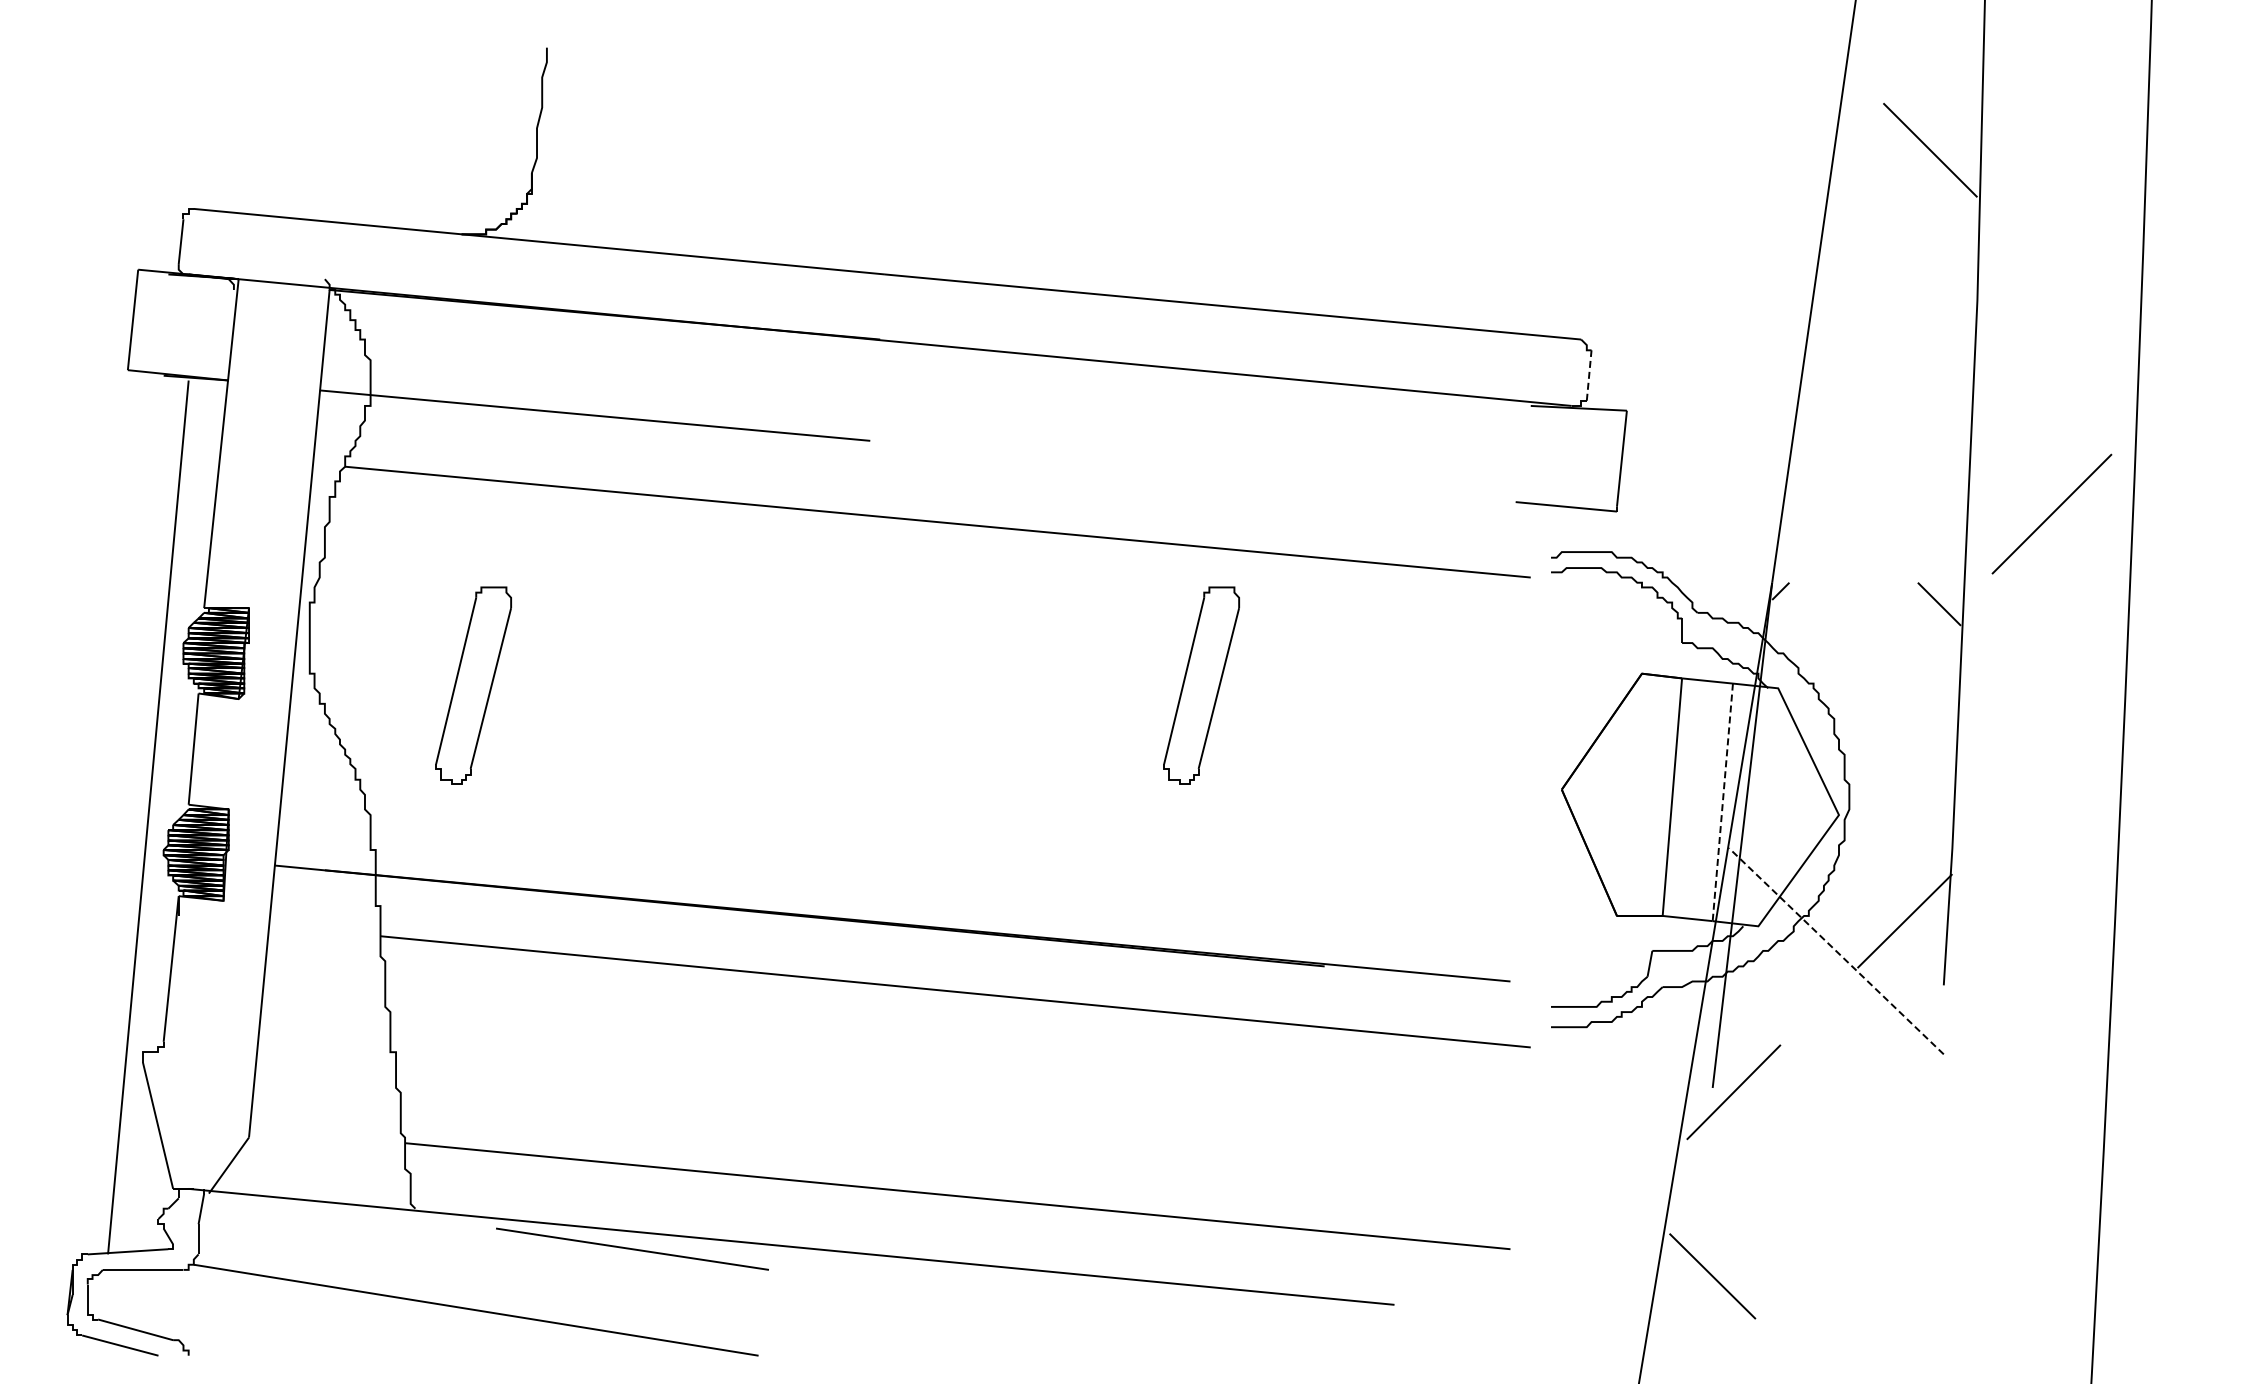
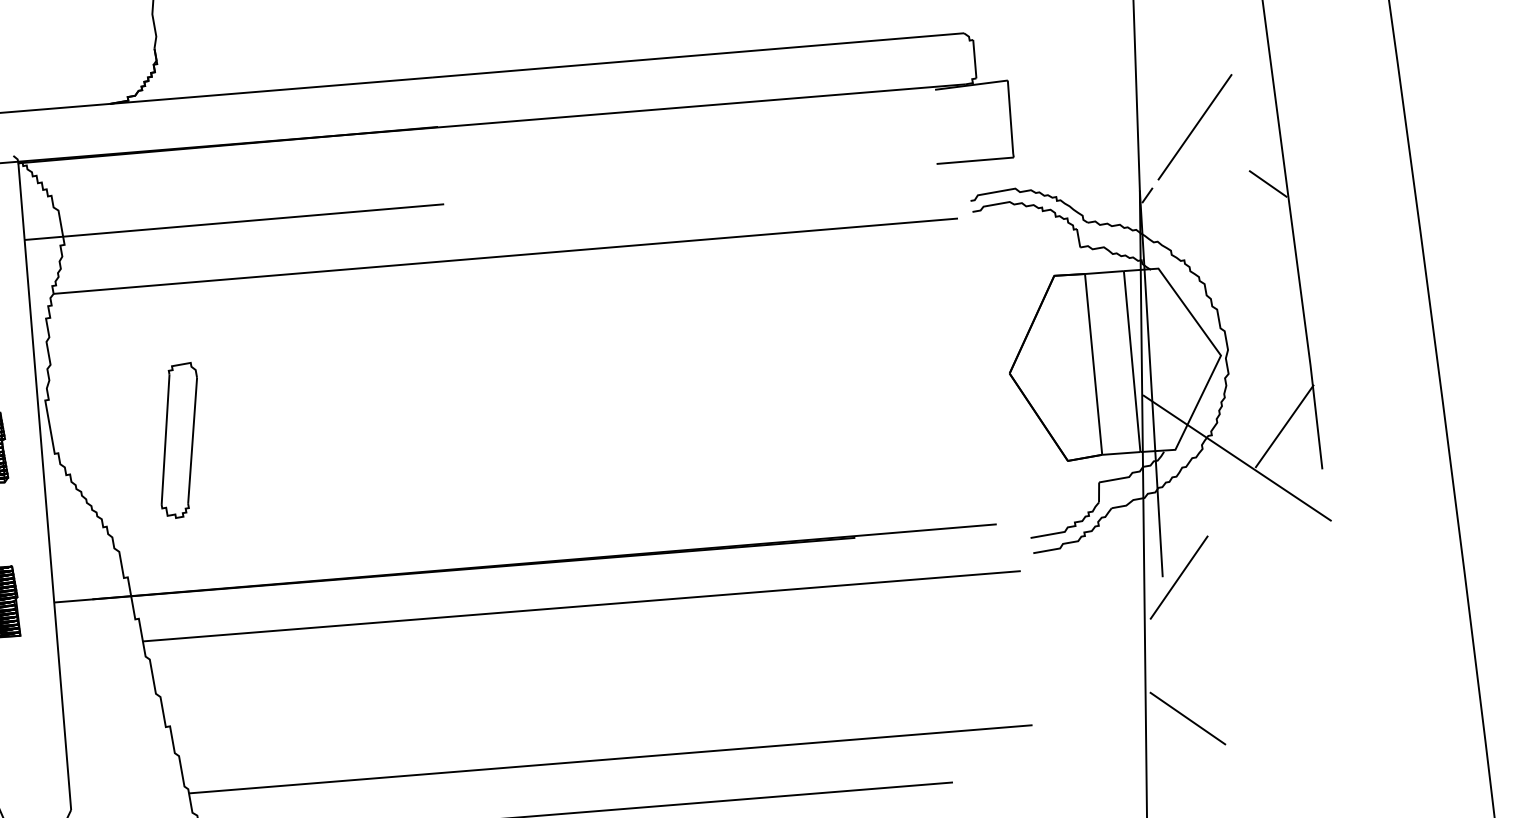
line: (1589, 375) -> (975, 59), dashed -> solid
line: (2051, 513) -> (1194, 126), moved
part: (1201, 685) -> (725, 343), removed
line: (1722, 802) -> (1131, 361), dashed -> solid
line: (1836, 951) -> (1237, 458), dashed -> solid

